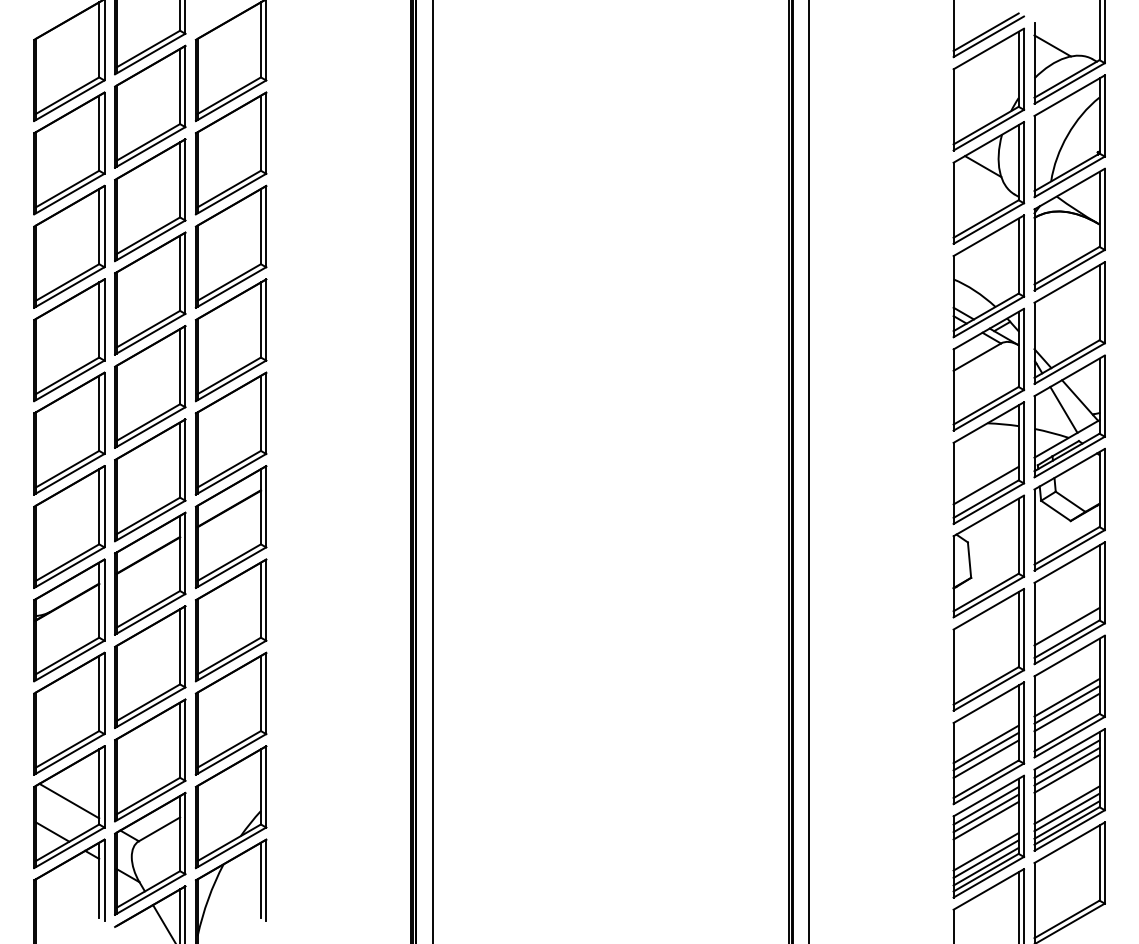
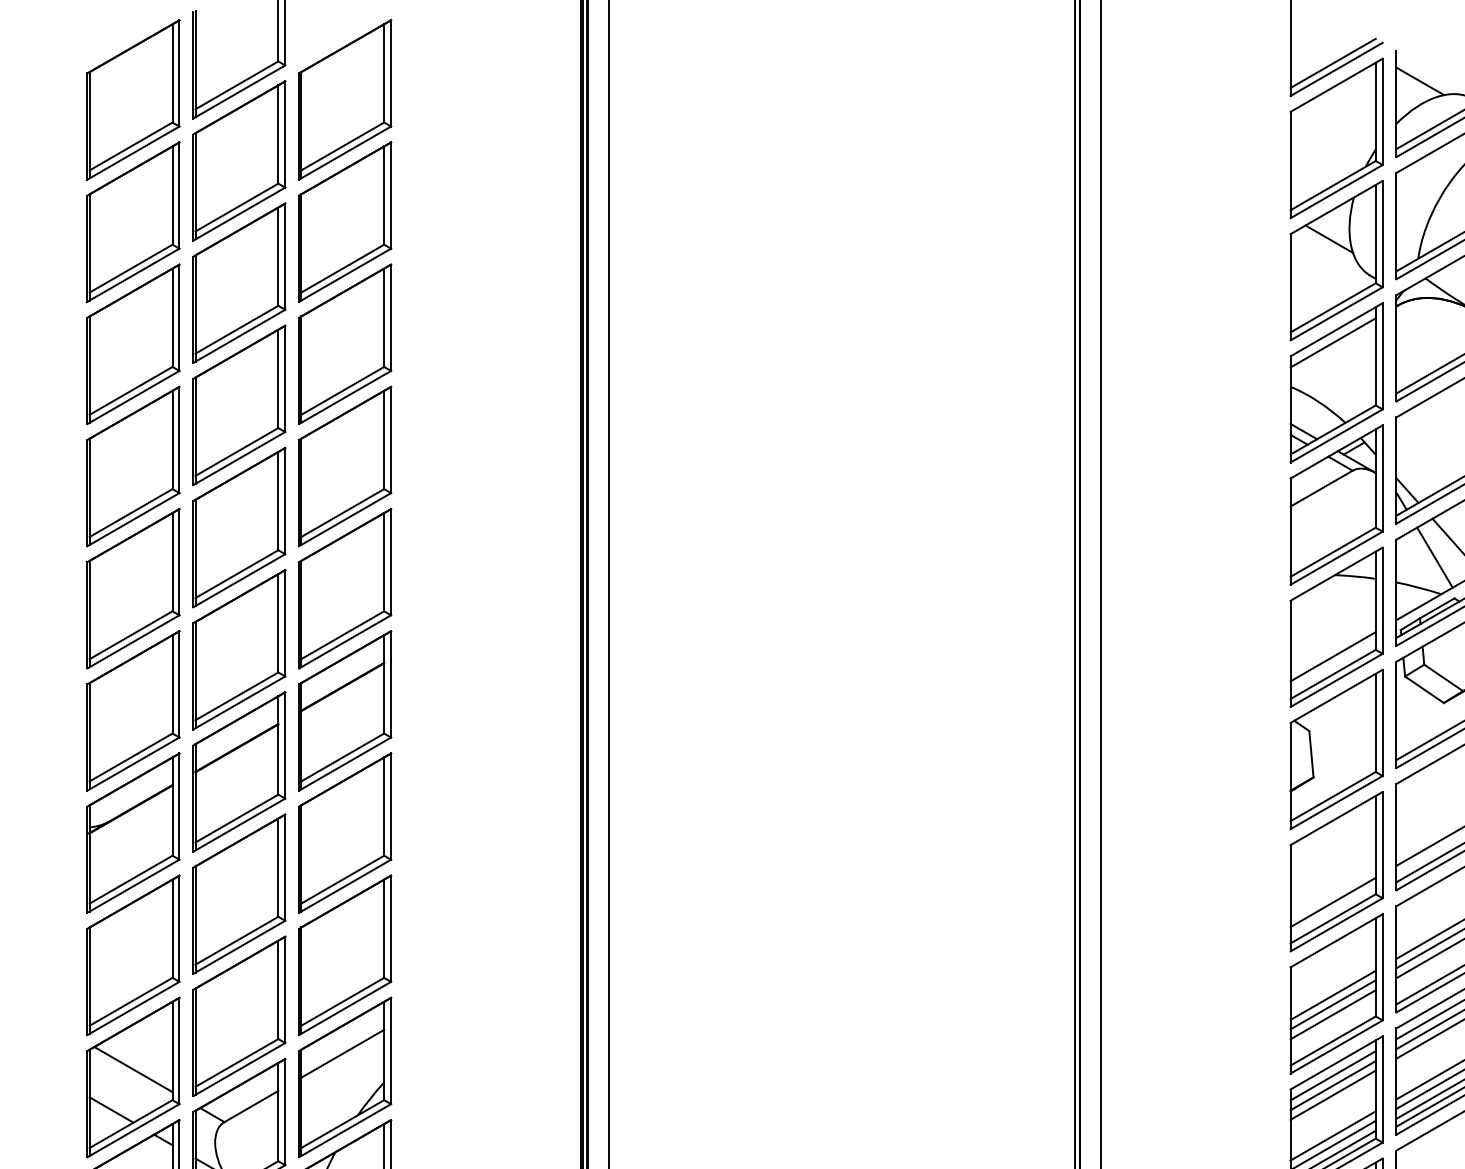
line: (985, 245) -> (1332, 342), added
line: (985, 673) -> (1332, 902), added
line: (228, 788) -> (341, 1053), added

